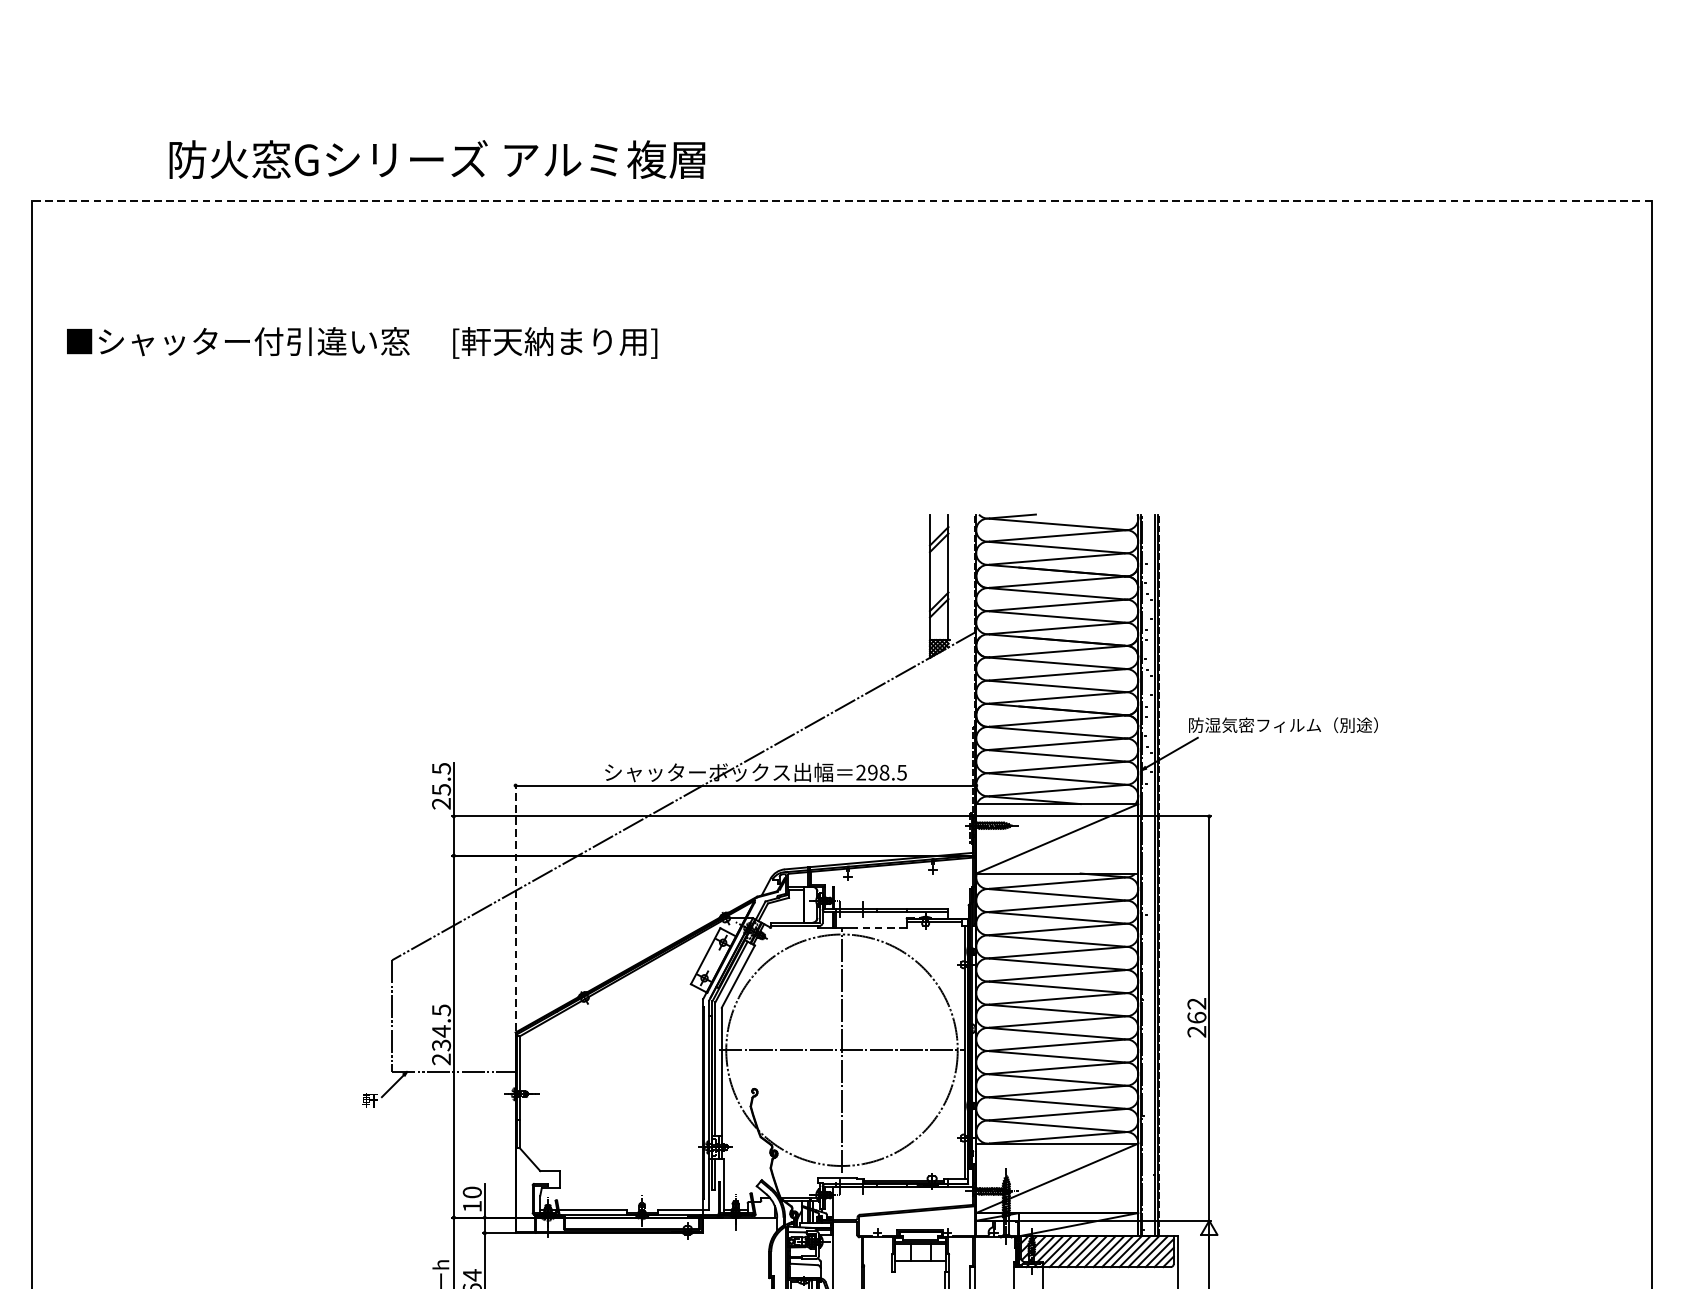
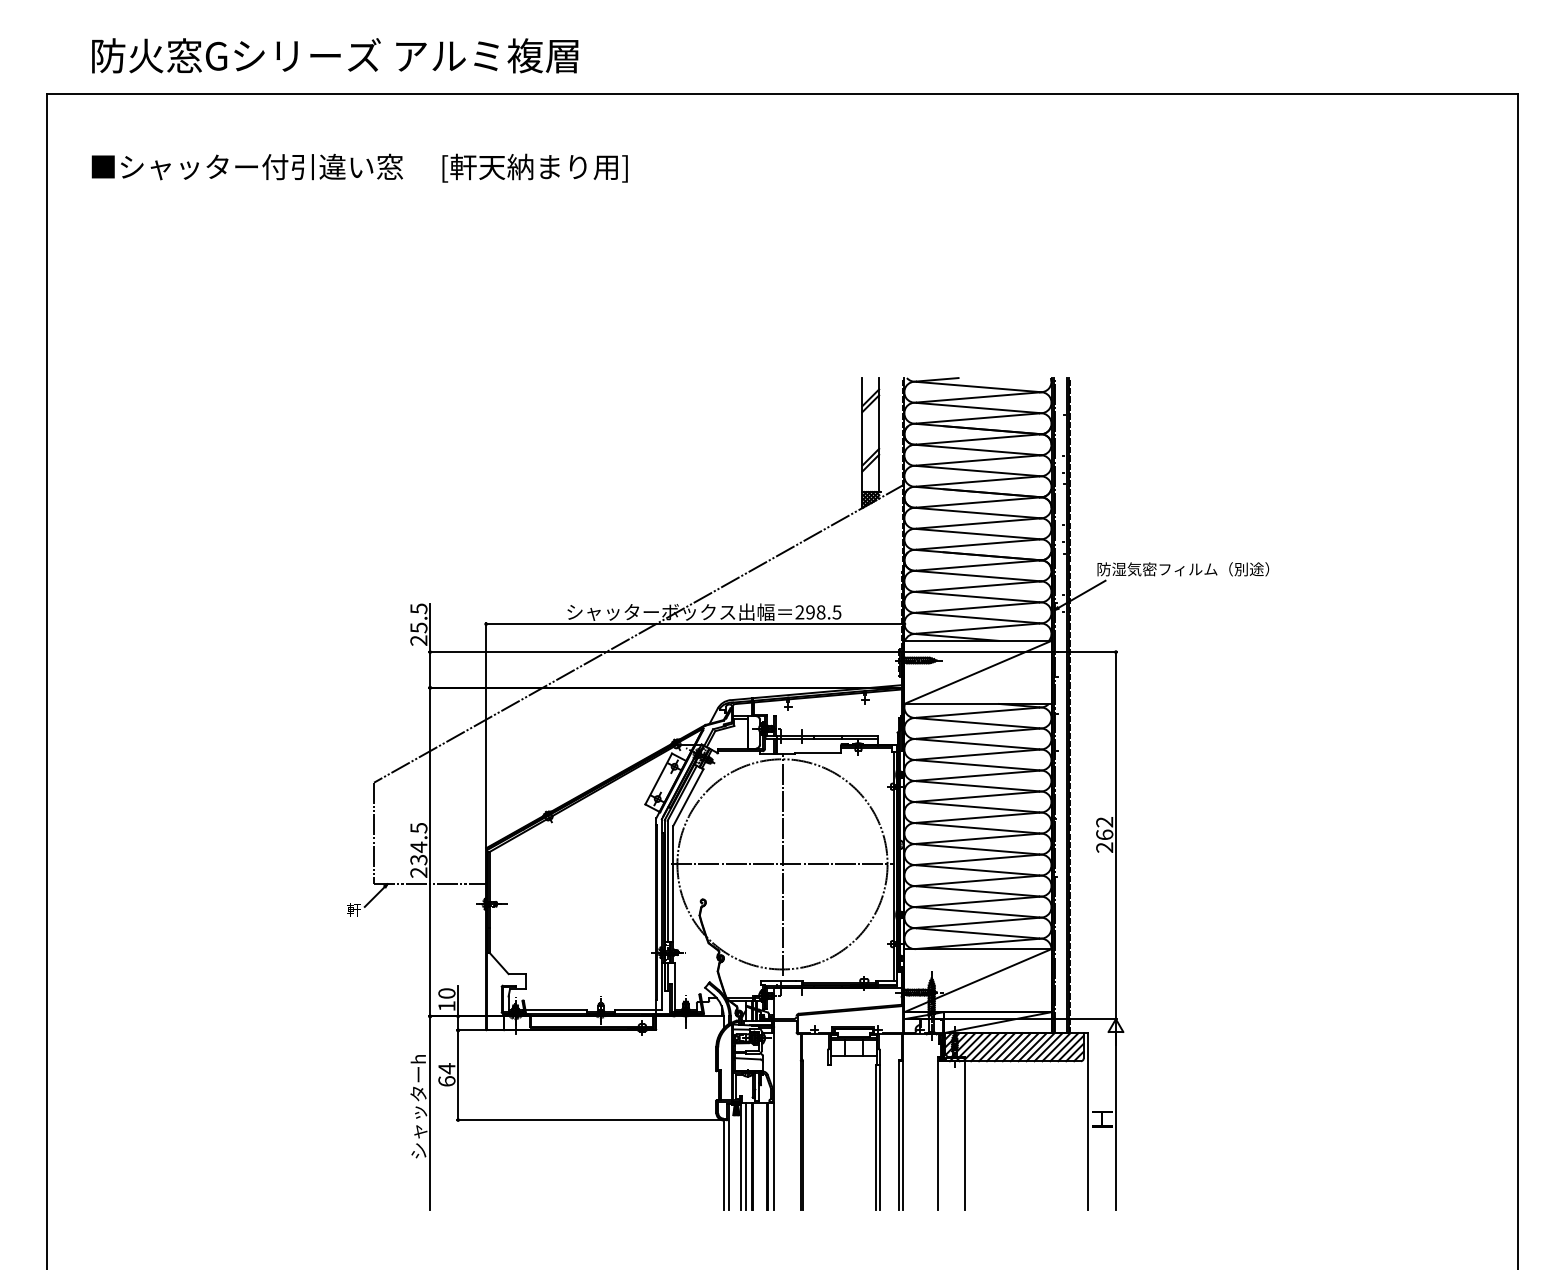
text: (437, 159) -> (335, 55), moved
line: (842, 201) -> (782, 93), dashed -> solid
text: (361, 342) -> (359, 167), moved
line: (515, 907) -> (486, 734), dashed -> solid
line: (881, 928) -> (818, 753), dashed -> solid

